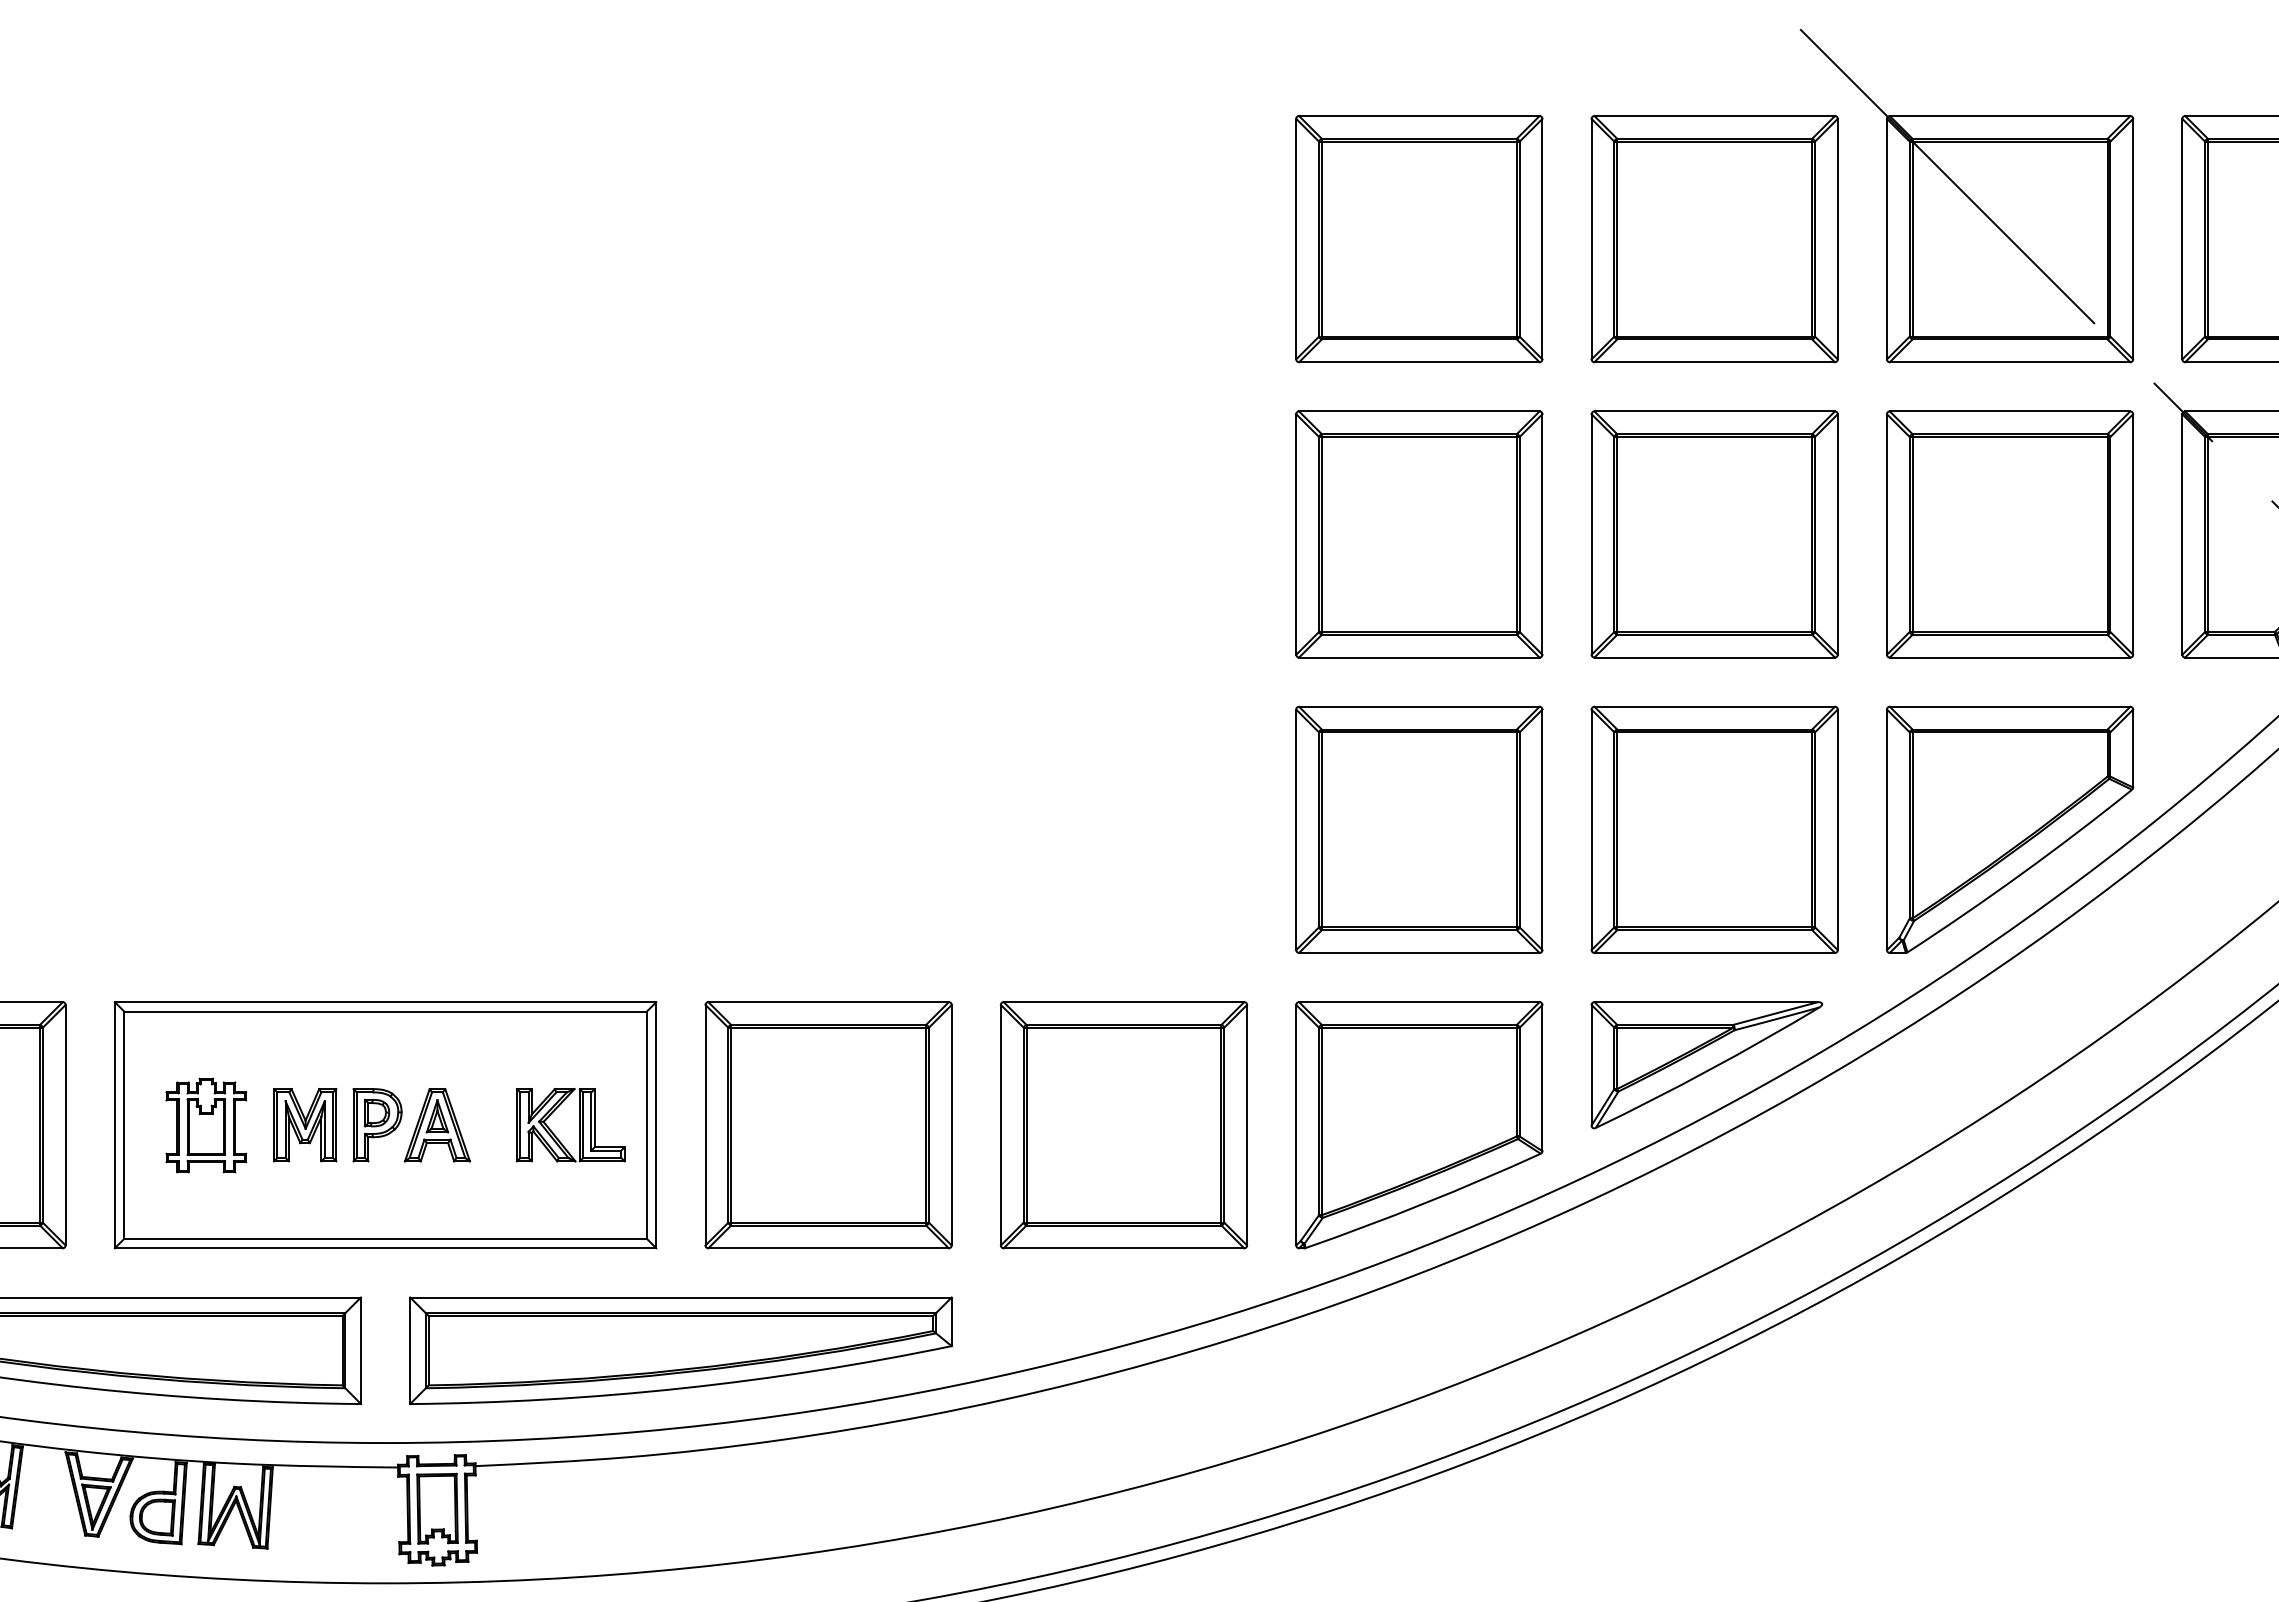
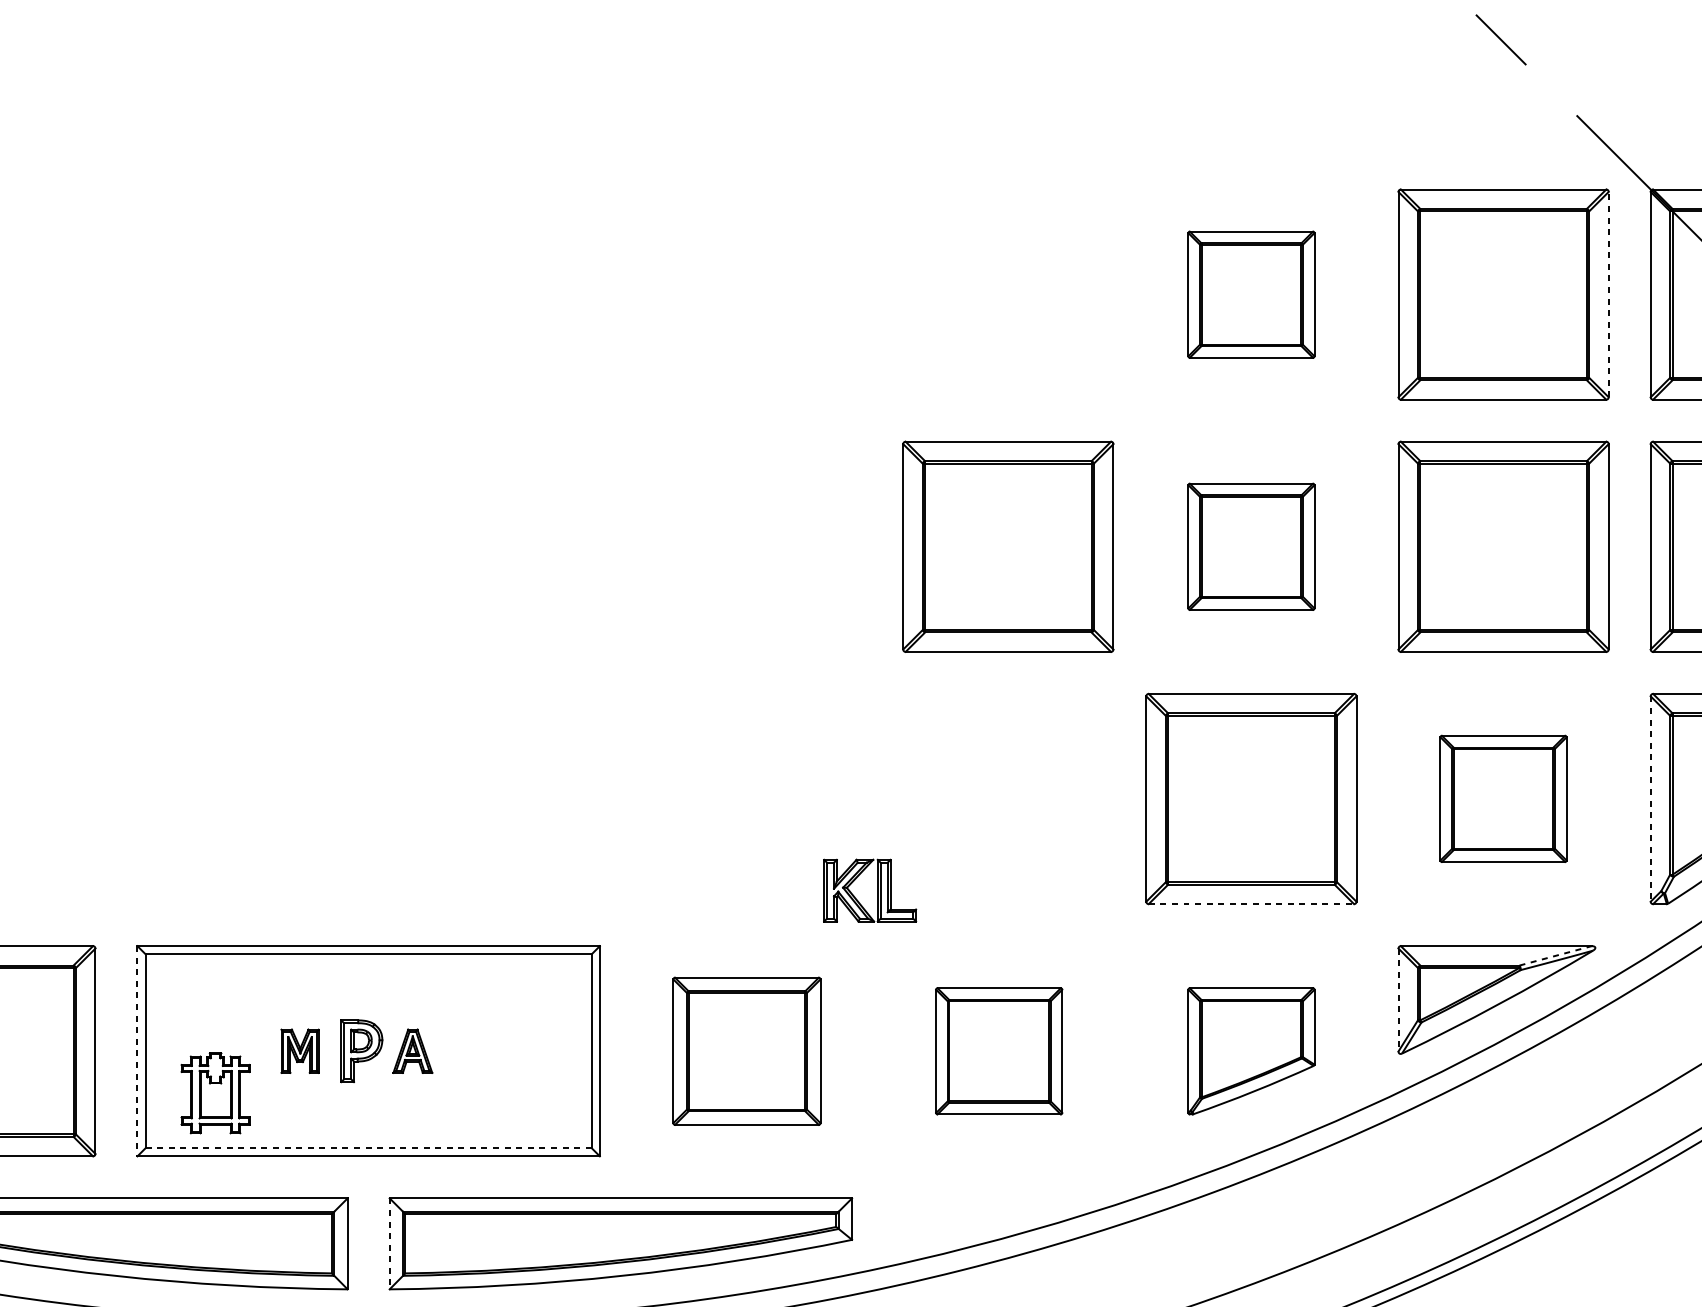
line: (1837, 238) -> (1608, 294), solid -> dashed
part: (1419, 239) -> (1251, 294), size x0.6
part: (1134, 534) -> (1008, 546), added
part: (1419, 534) -> (1251, 546), size x0.6
part: (1714, 829) -> (1503, 798), size x0.6
line: (1887, 830) -> (1651, 799), solid -> dashed
line: (1419, 952) -> (1251, 903), solid -> dashed
line: (1775, 1013) -> (1555, 955), solid -> dashed
line: (1591, 1065) -> (1398, 1000), solid -> dashed
line: (114, 1125) -> (137, 1051), solid -> dashed
part: (206, 1125) -> (215, 1093), moved
part: (305, 1125) -> (300, 1051), size x0.7
part: (436, 1125) -> (412, 1051), size x0.7
part: (579, 1125) -> (877, 890), moved
part: (828, 1125) -> (746, 1051), size x0.7
part: (1123, 1125) -> (998, 1051), size x0.6
part: (1419, 1125) -> (1251, 1051), size x0.6
line: (386, 1238) -> (369, 1147), solid -> dashed
line: (410, 1351) -> (389, 1244), solid -> dashed

